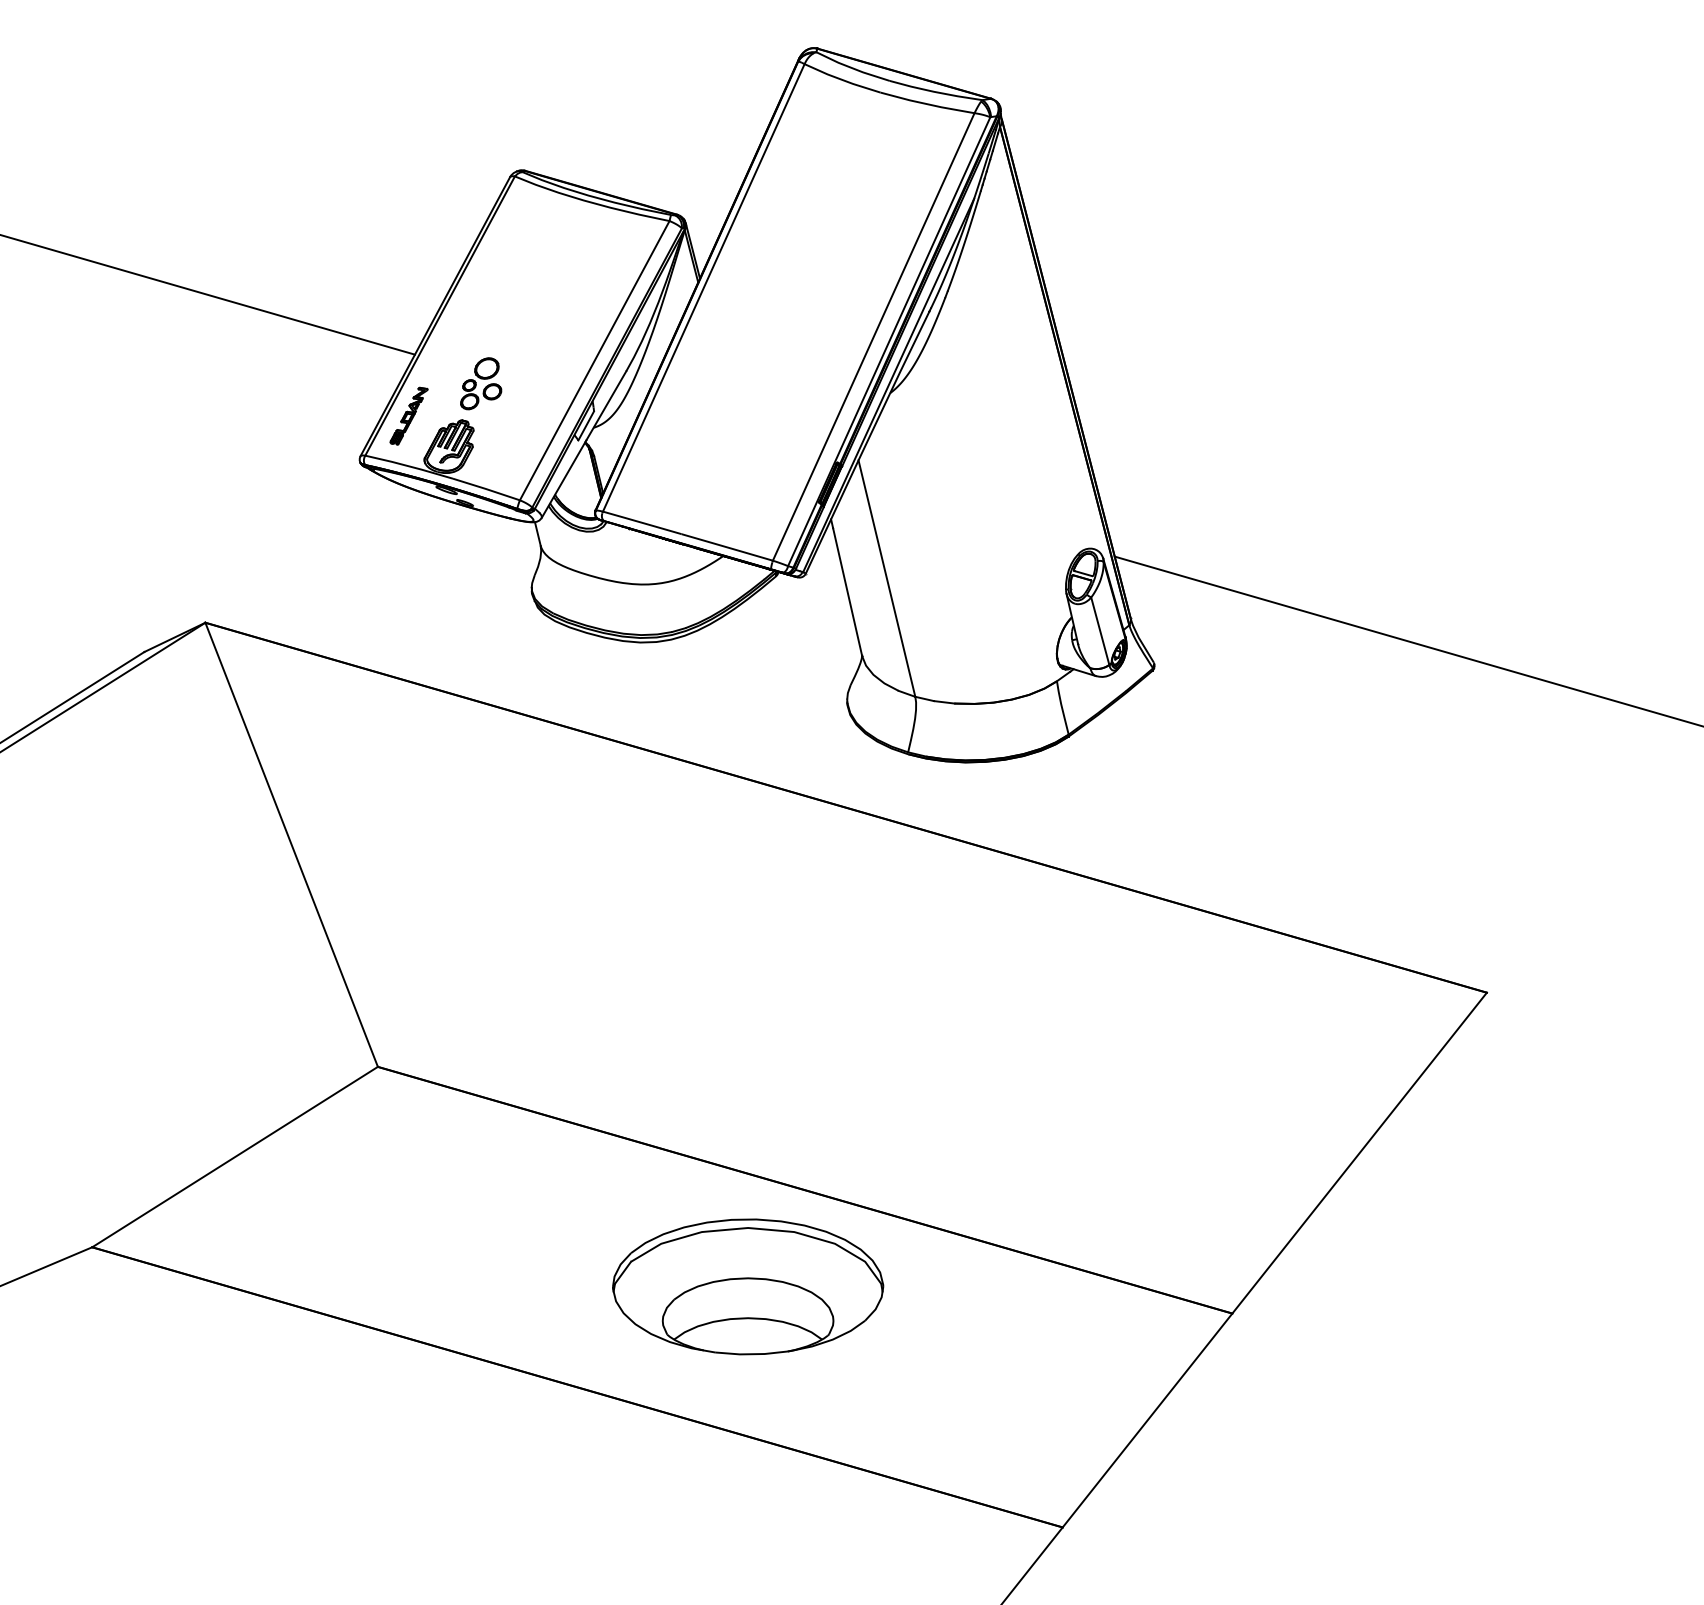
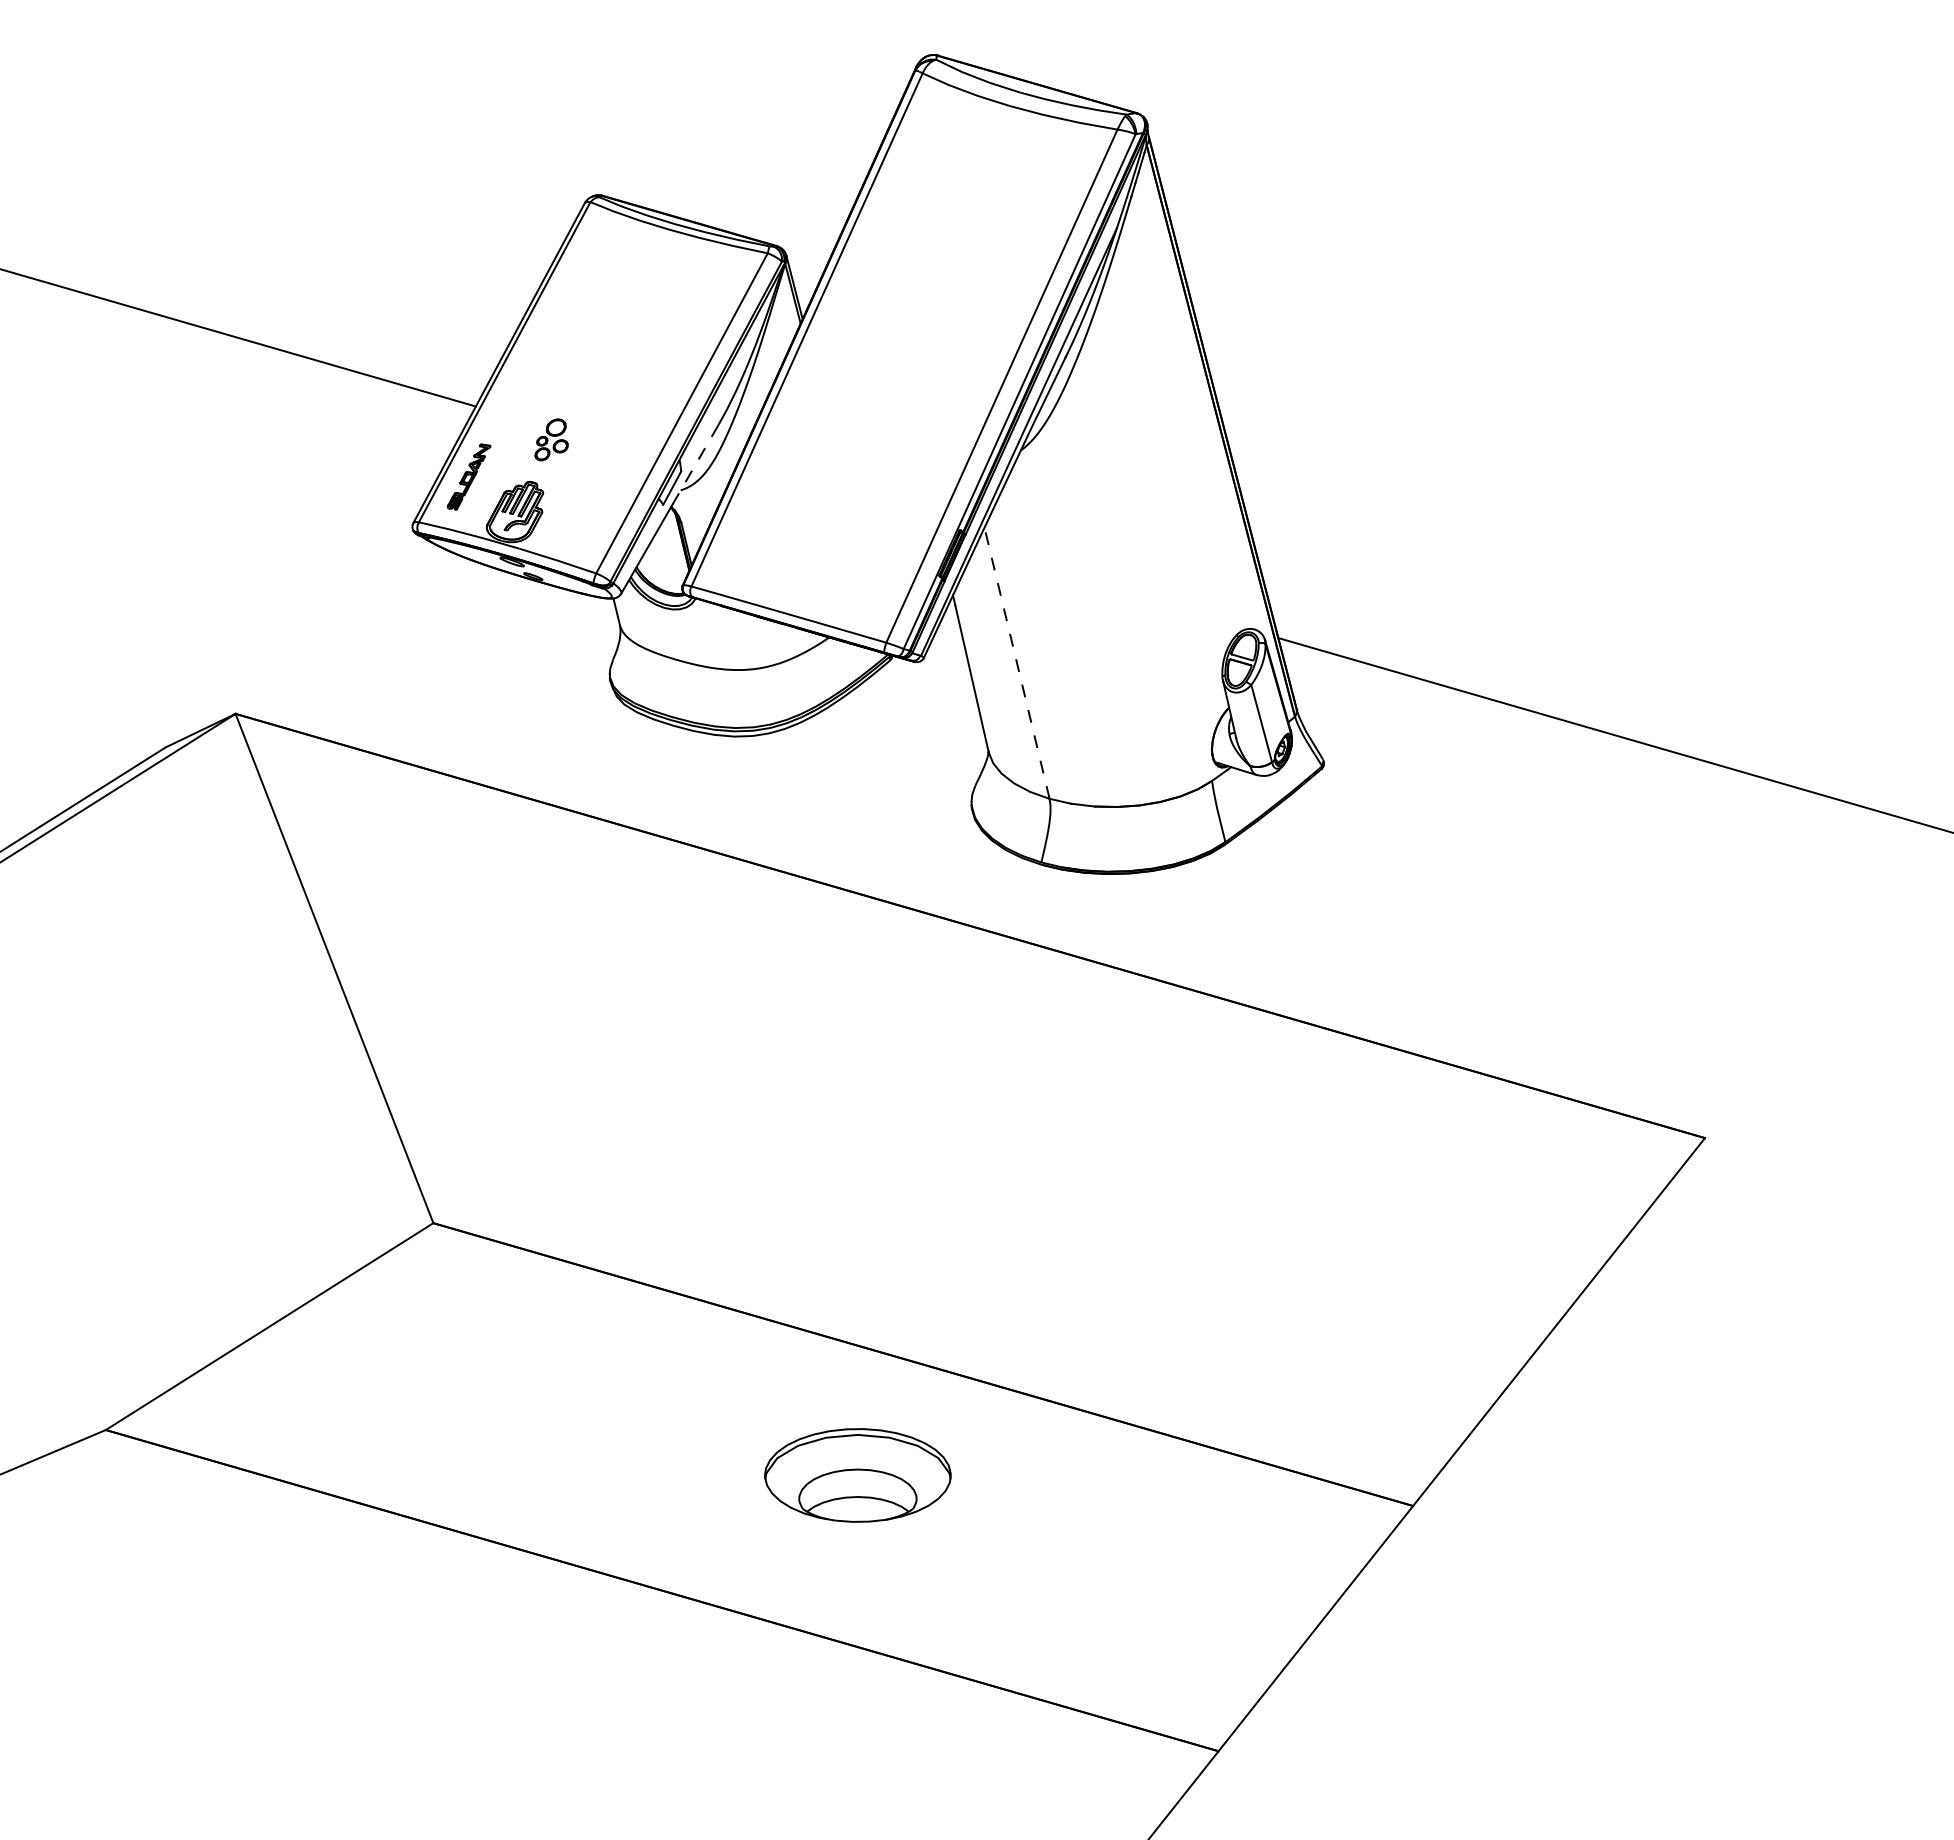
part: (480, 383) -> (551, 439), size x0.7
line: (606, 406) -> (695, 465), solid -> dashed
line: (886, 577) -> (1016, 662), solid -> dashed
part: (747, 1286) -> (857, 1475), size x0.6

